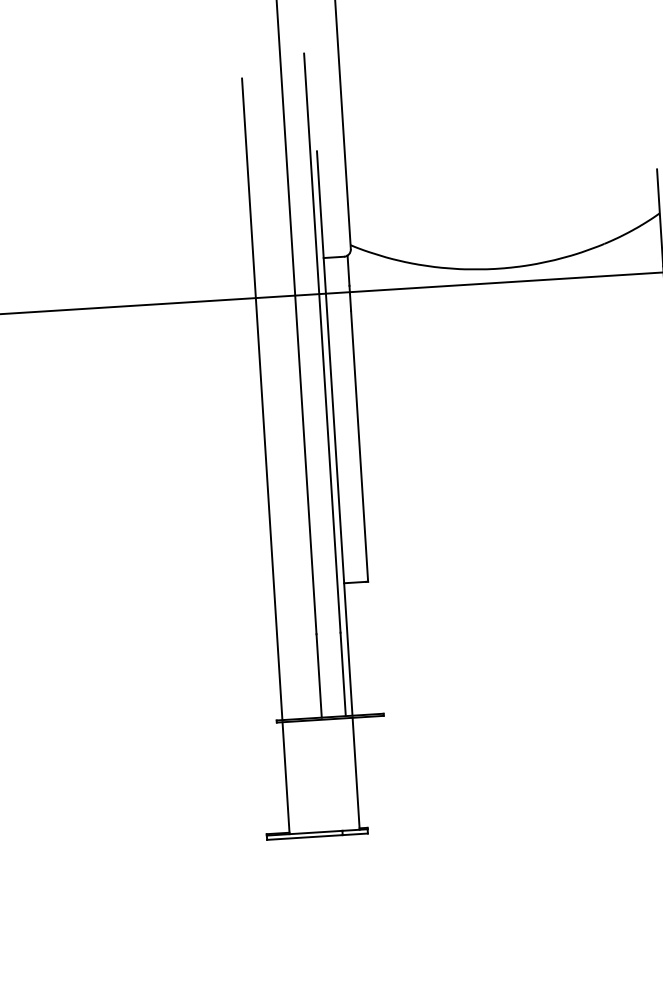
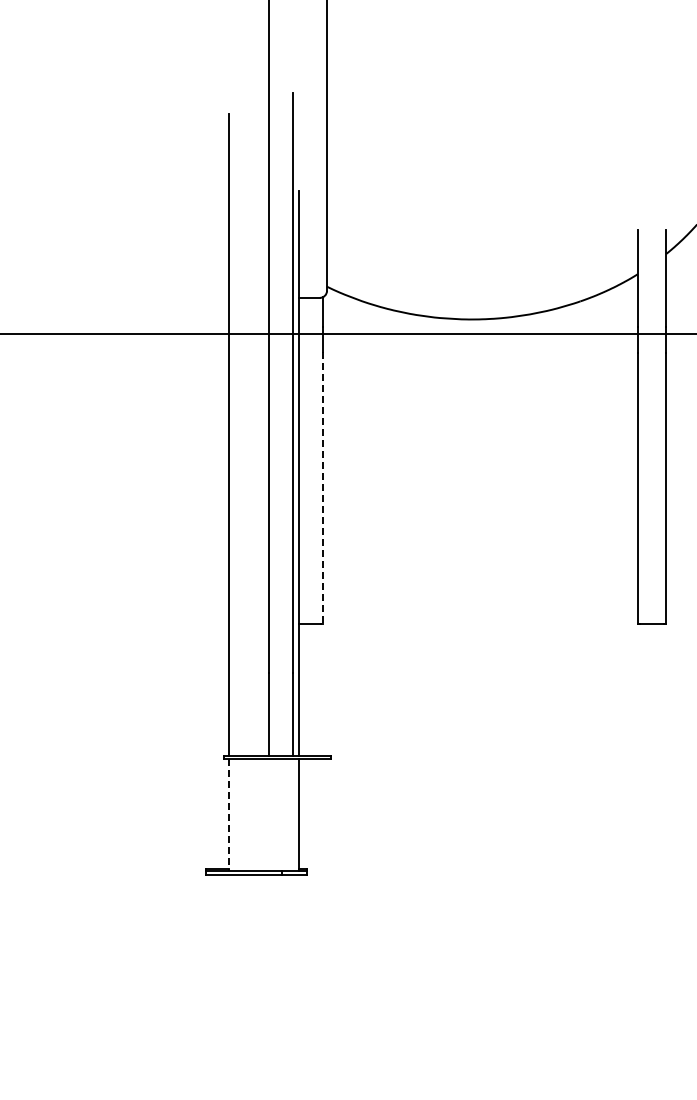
line: (359, 446) -> (323, 488), solid -> dashed
line: (286, 779) -> (229, 815), solid -> dashed

